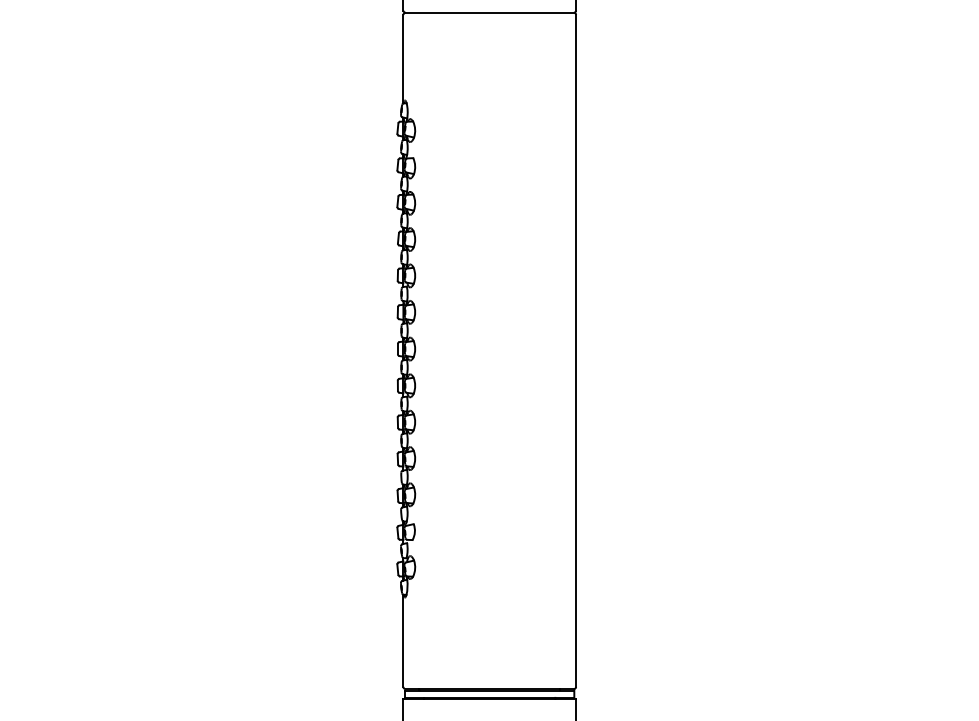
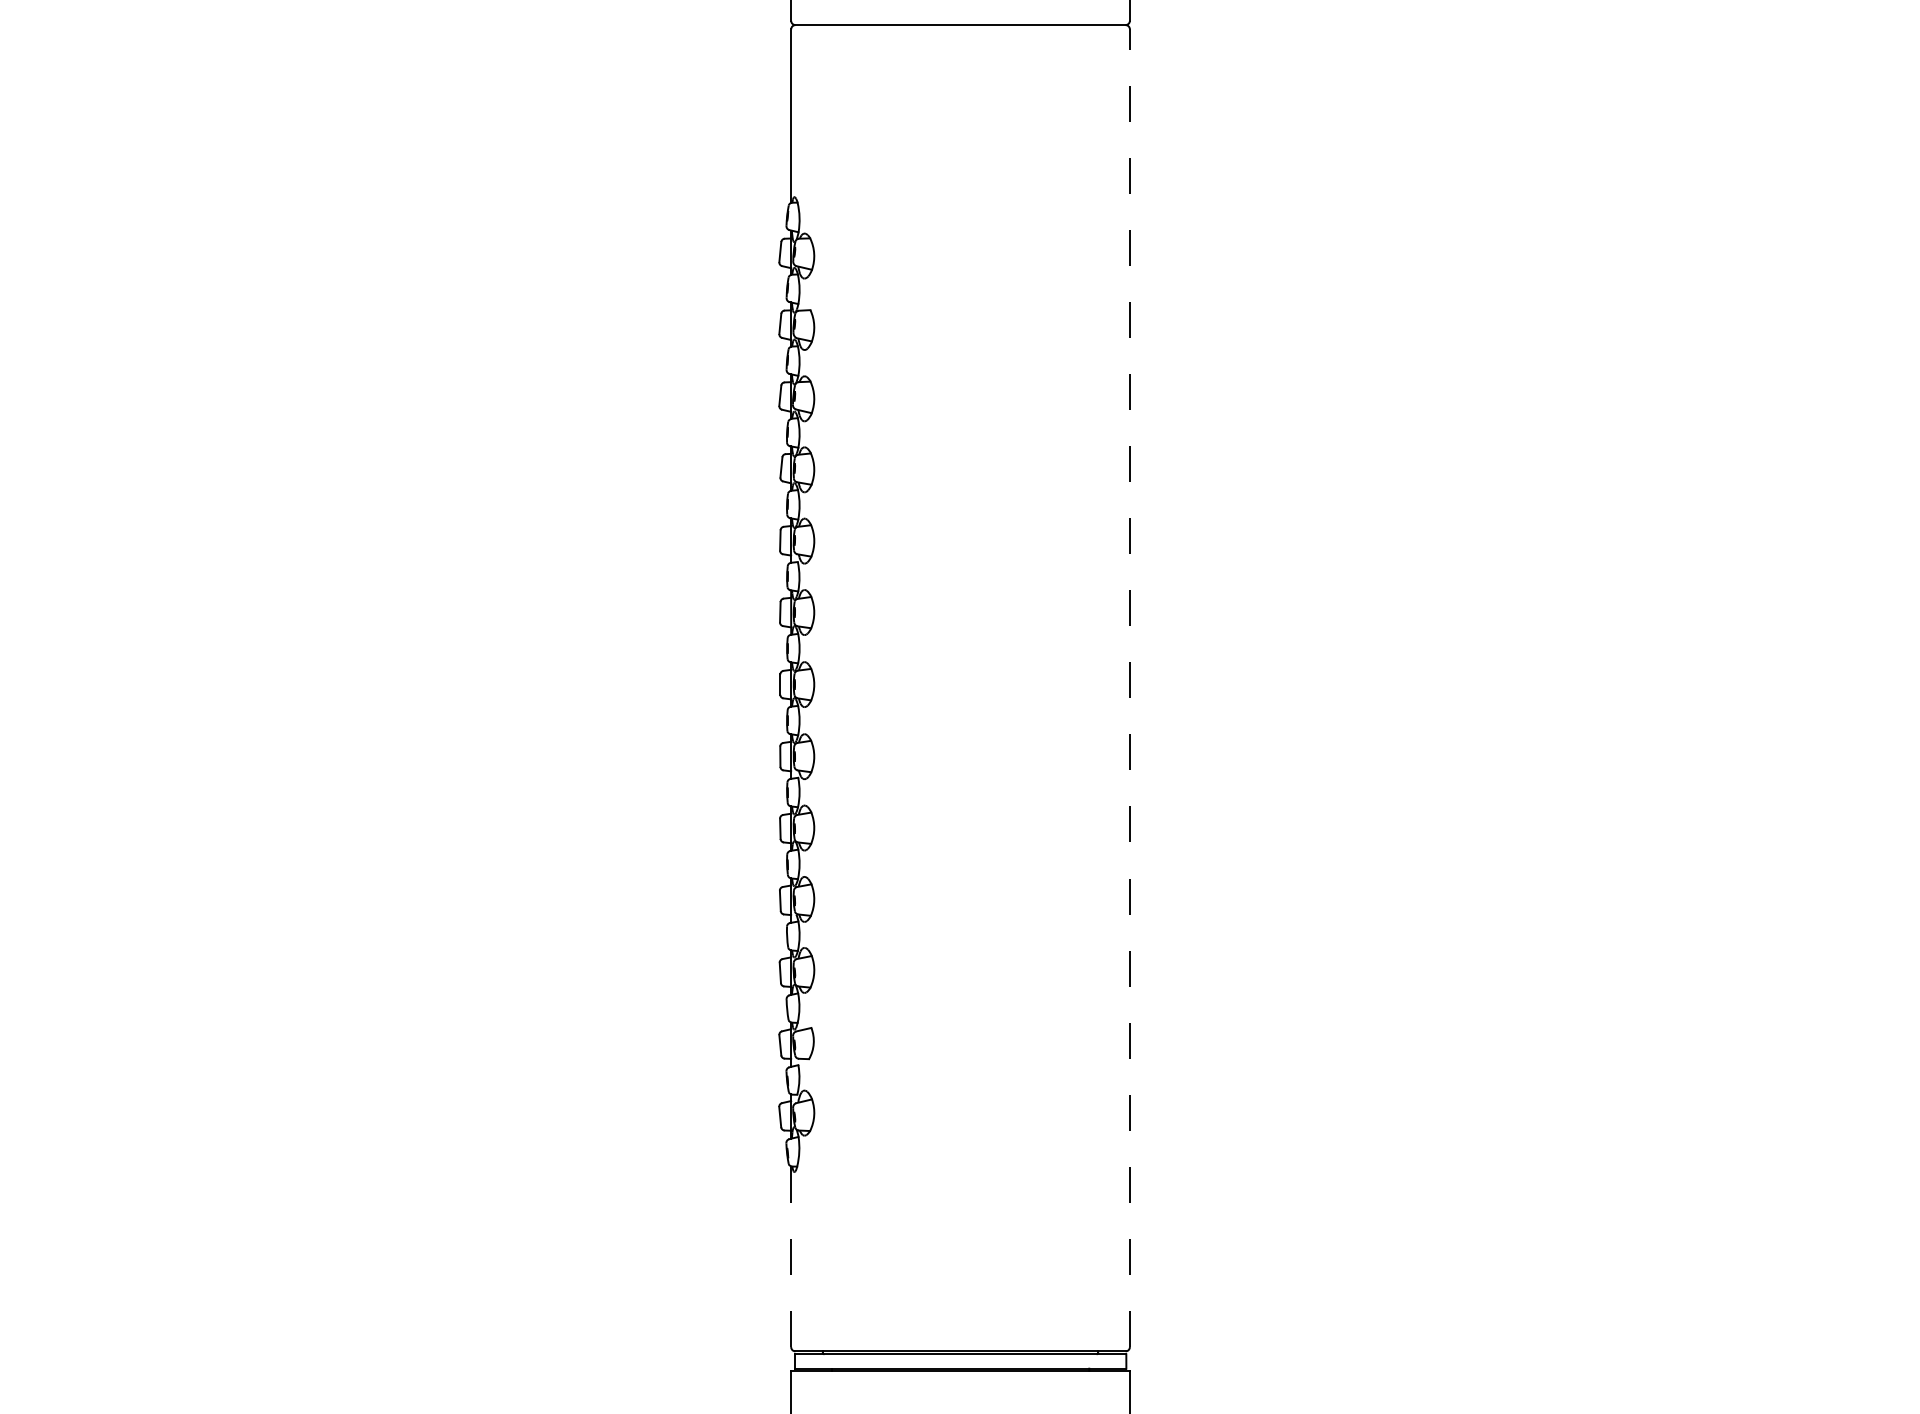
line: (576, 350) -> (1130, 687), solid -> dashed
line: (403, 640) -> (791, 1256), solid -> dashed

